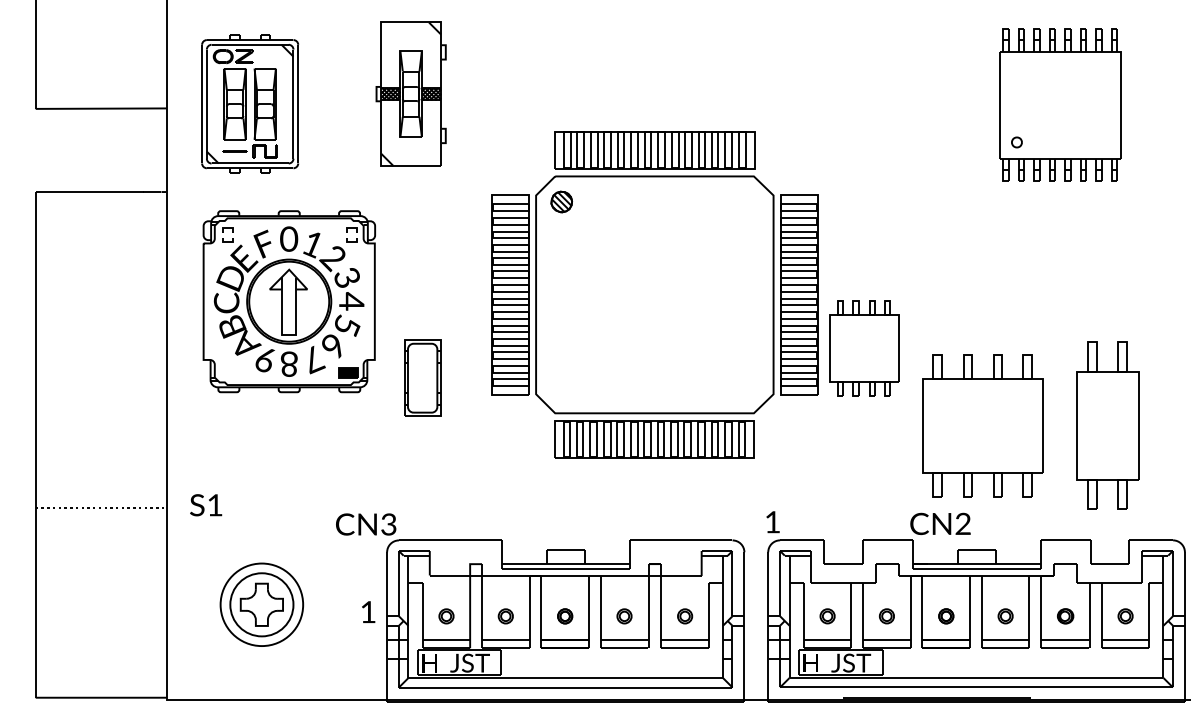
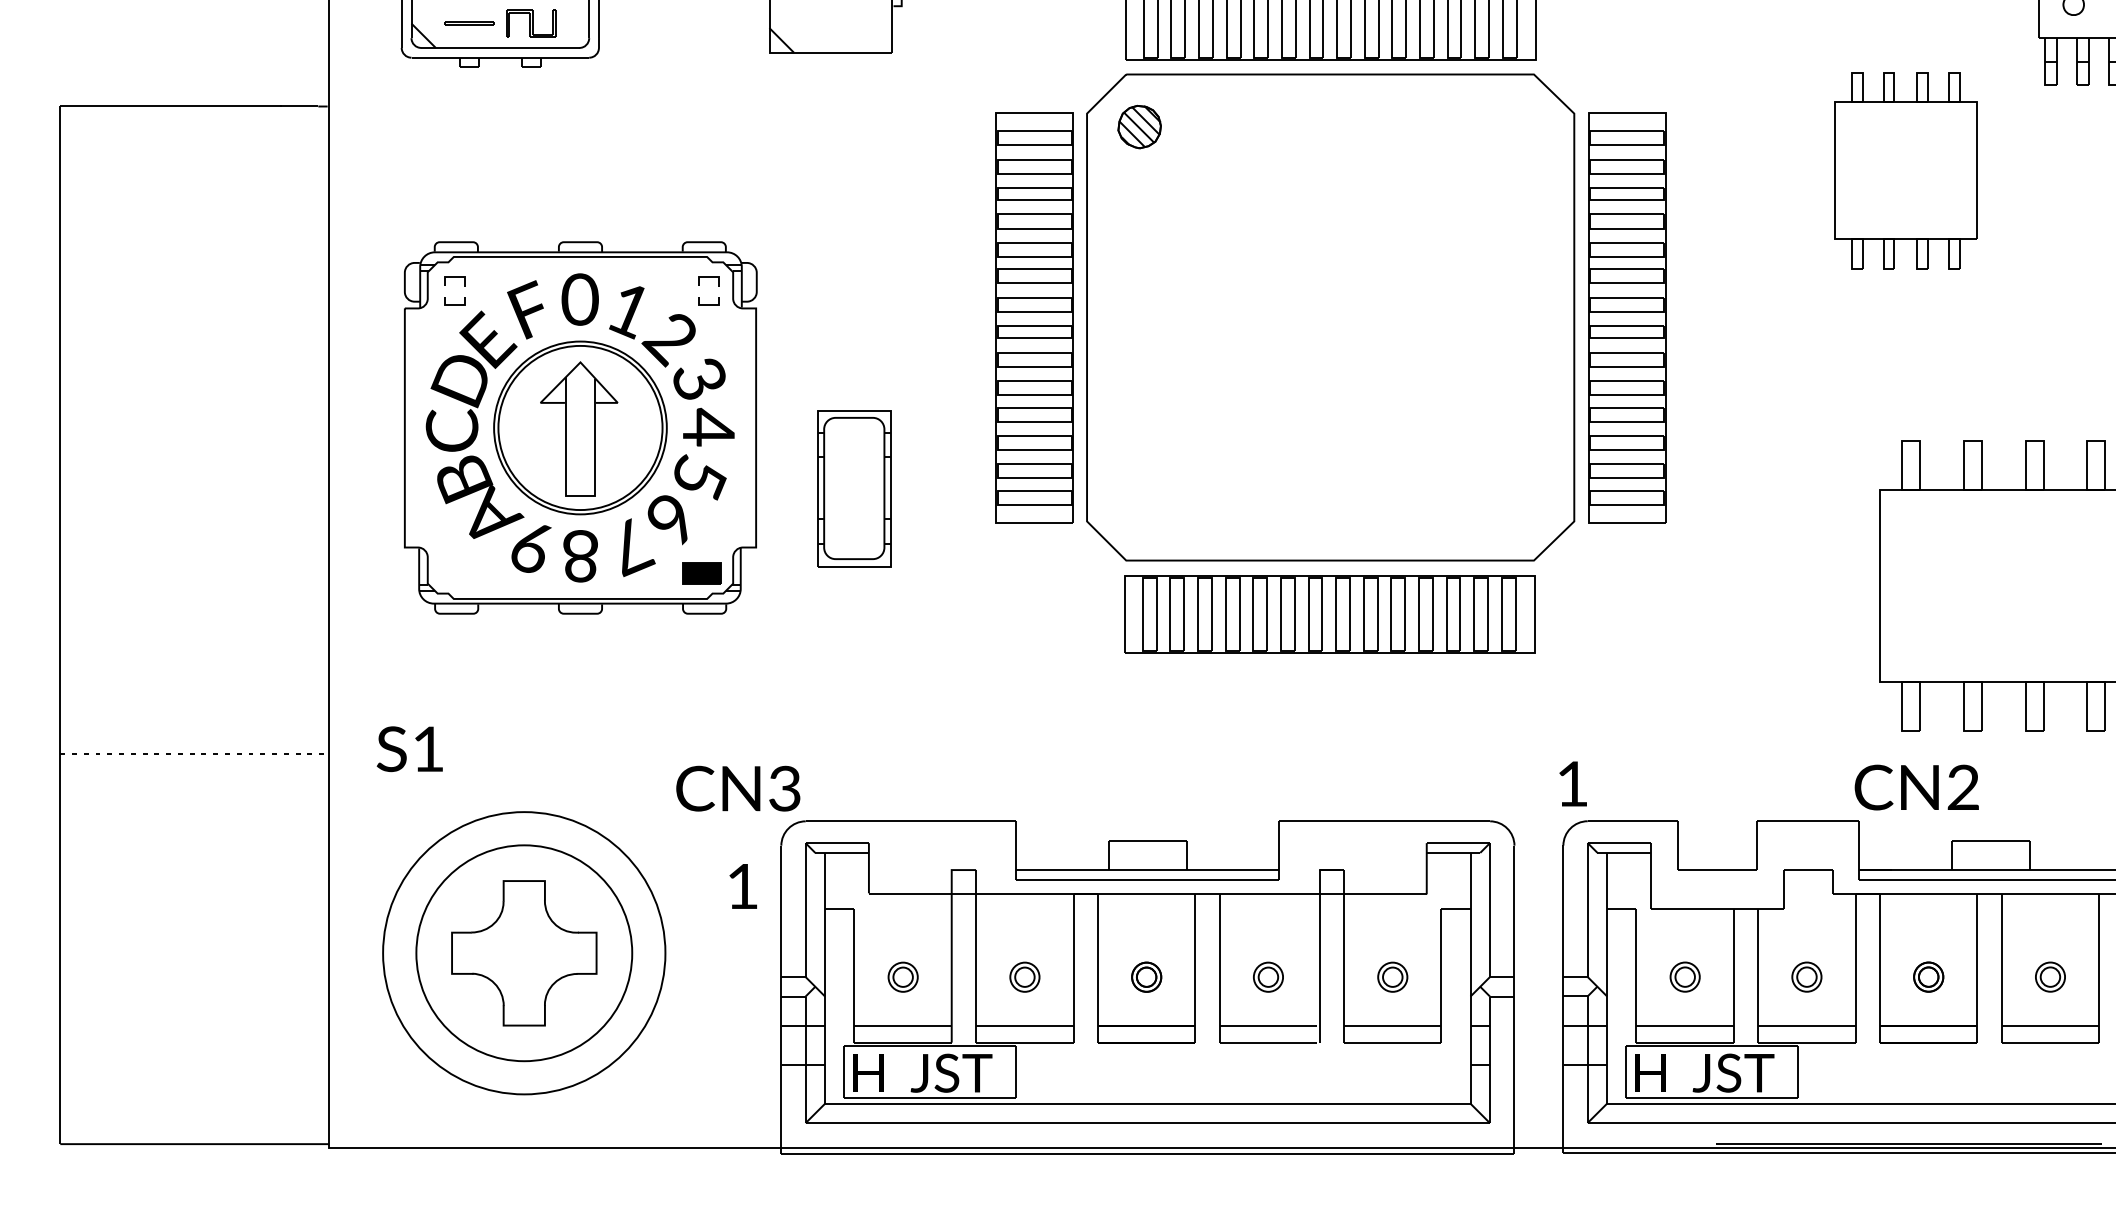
part: (288, 301) -> (578, 427), moved
part: (864, 348) -> (1906, 171), moved
part: (261, 604) -> (523, 952), size x1.67
part: (368, 611) -> (743, 885), moved

